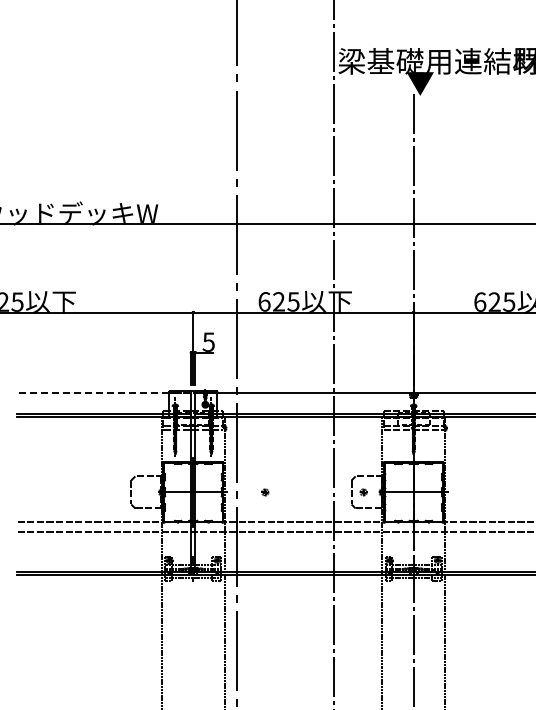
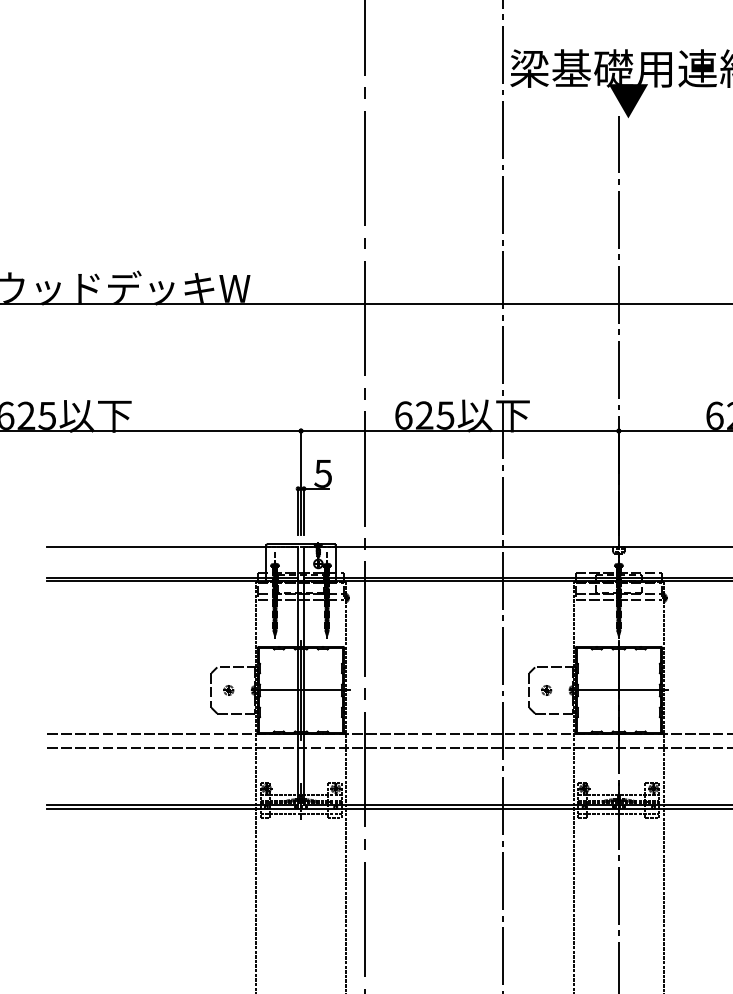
line: (103, 392) -> (171, 546), dashed -> solid
part: (265, 492) -> (229, 690), moved

